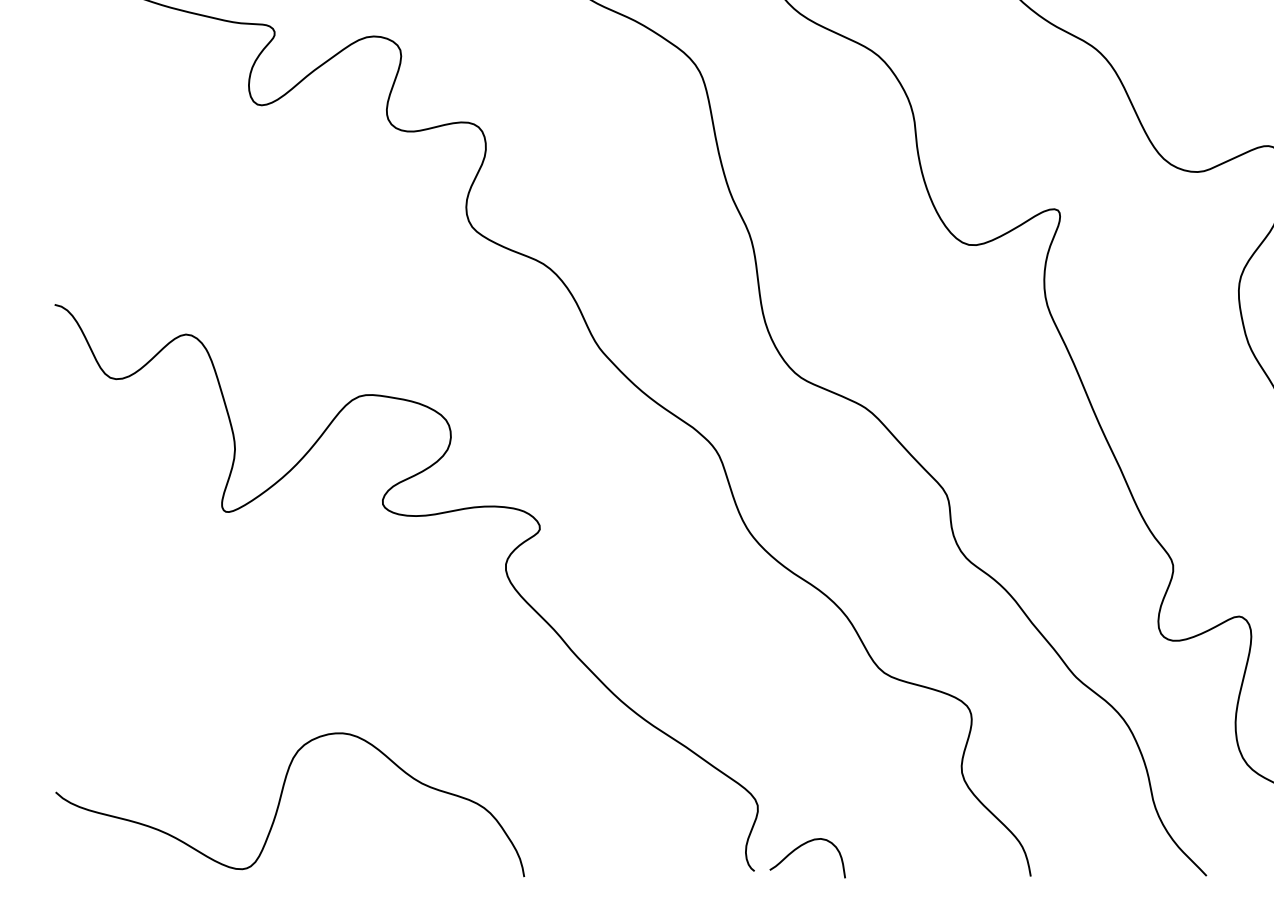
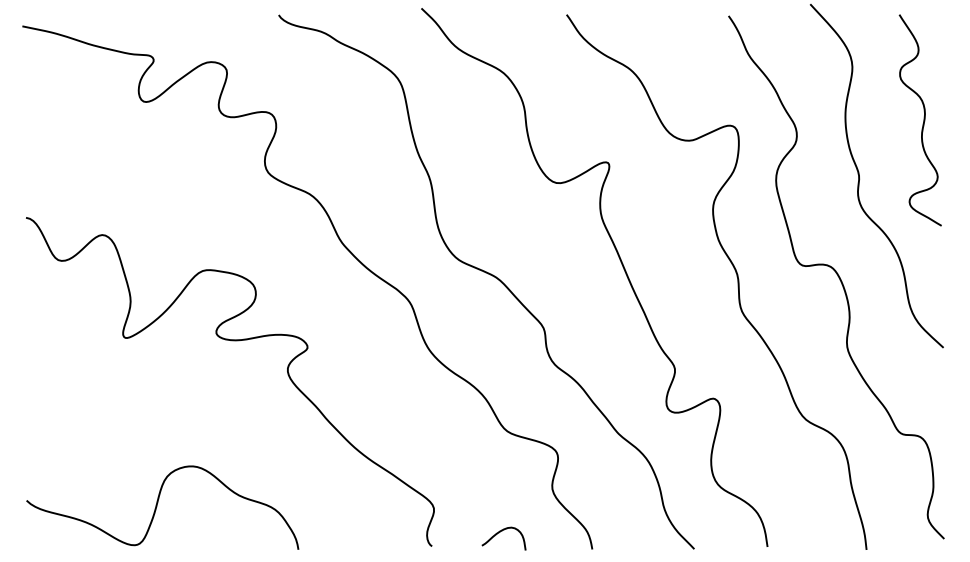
curve: (800, 848) -> (499, 533), moved

